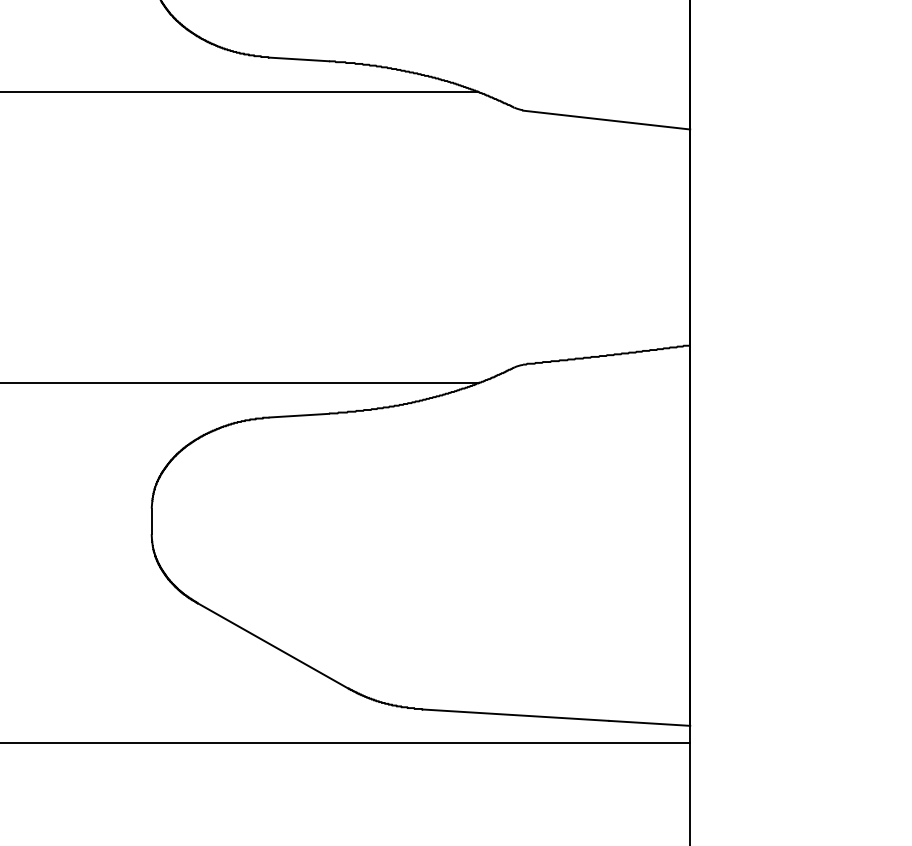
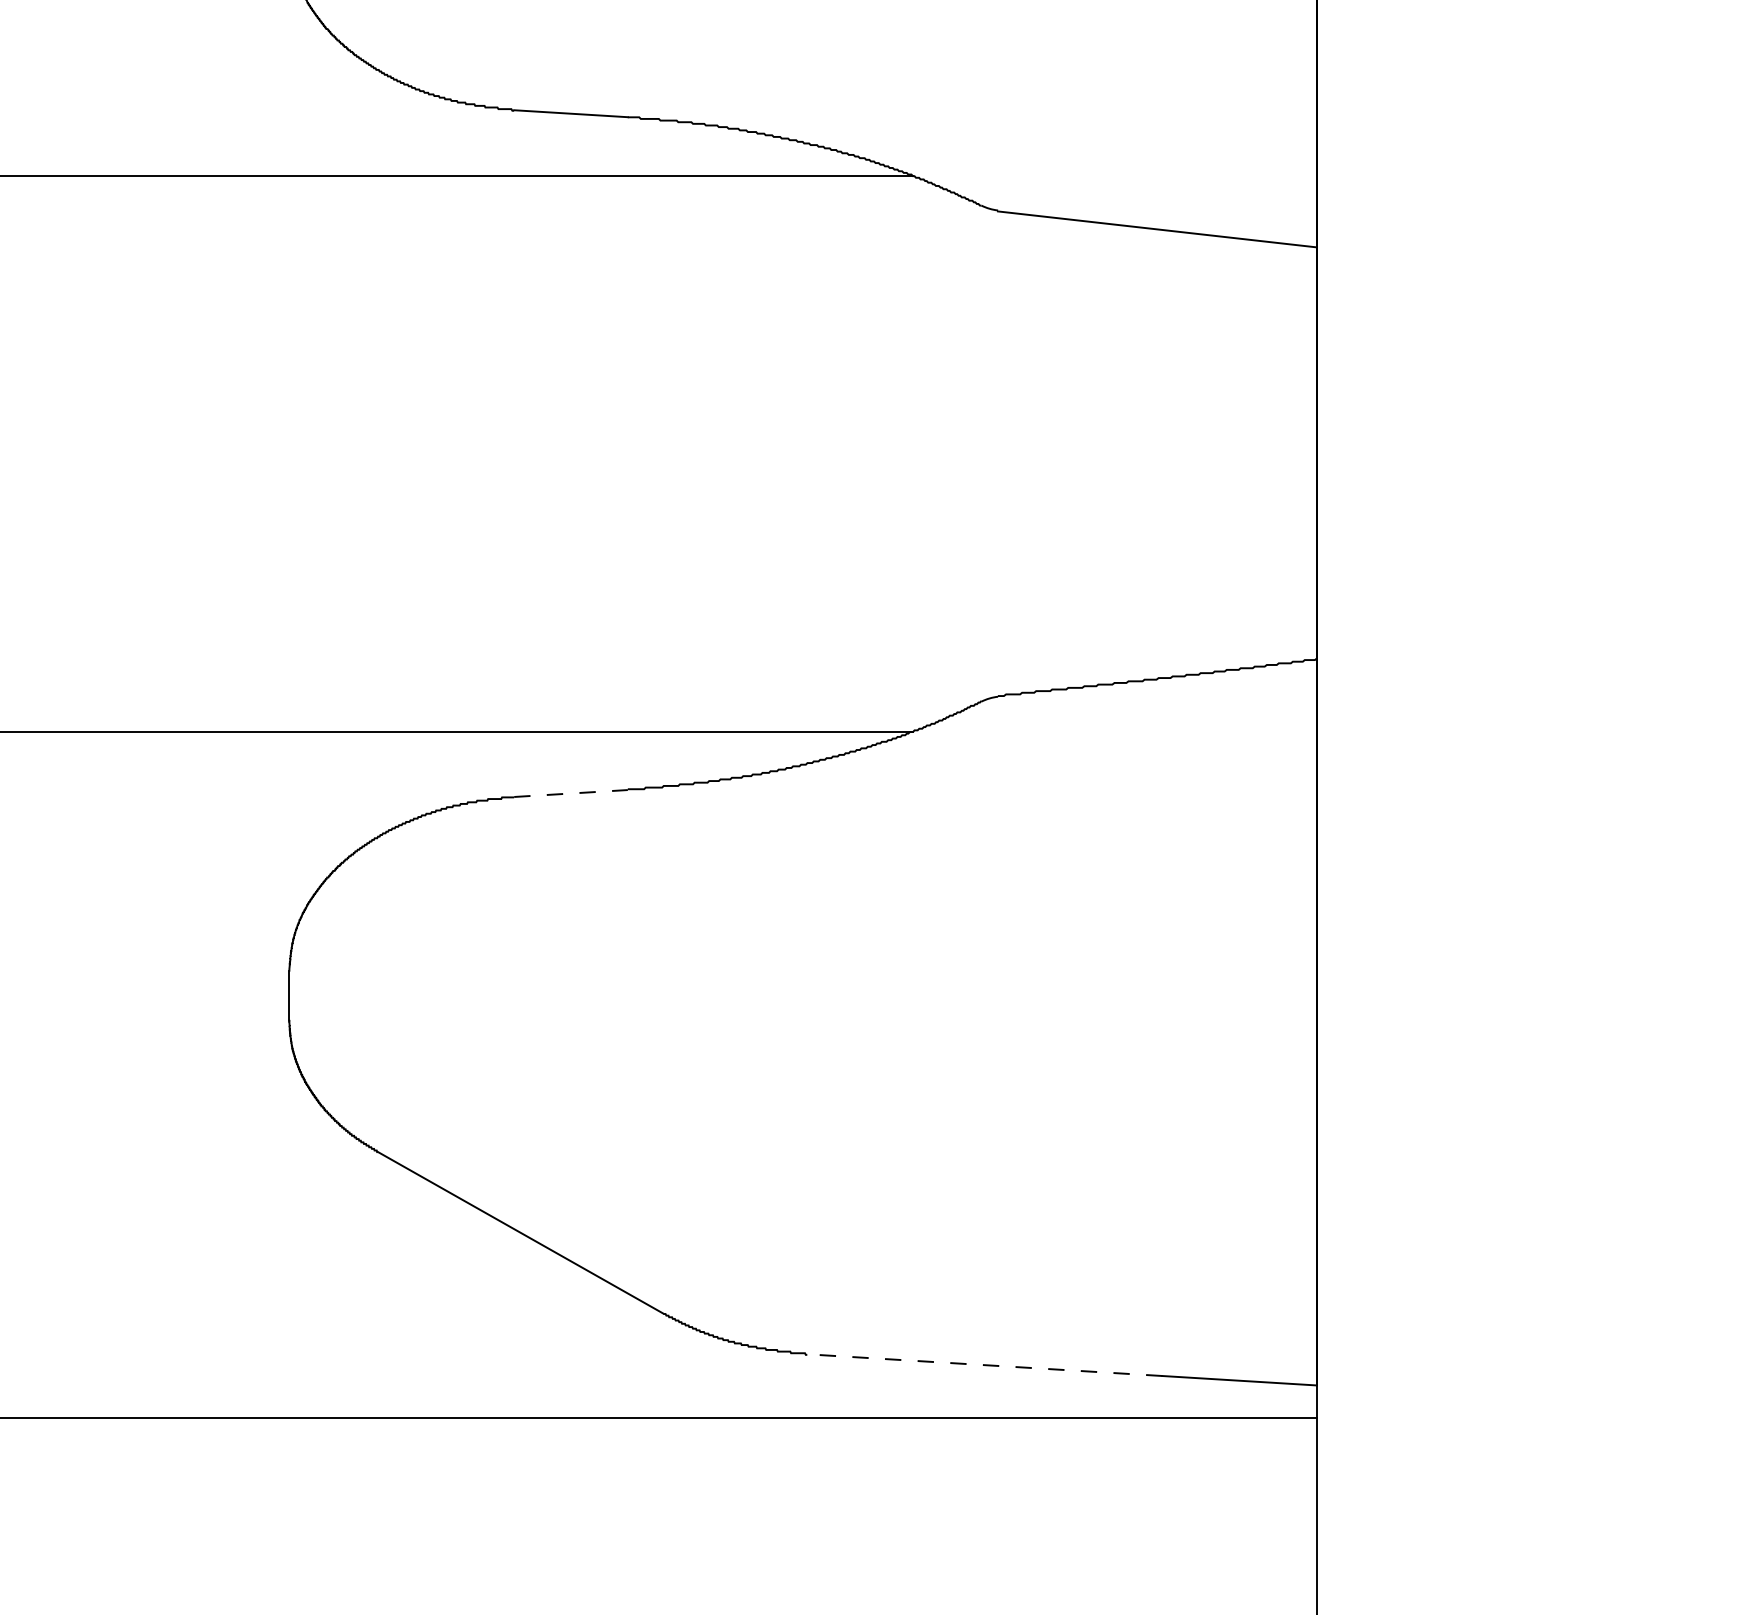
line: (299, 415) -> (571, 793), solid -> dashed
line: (515, 715) -> (983, 1365), solid -> dashed

